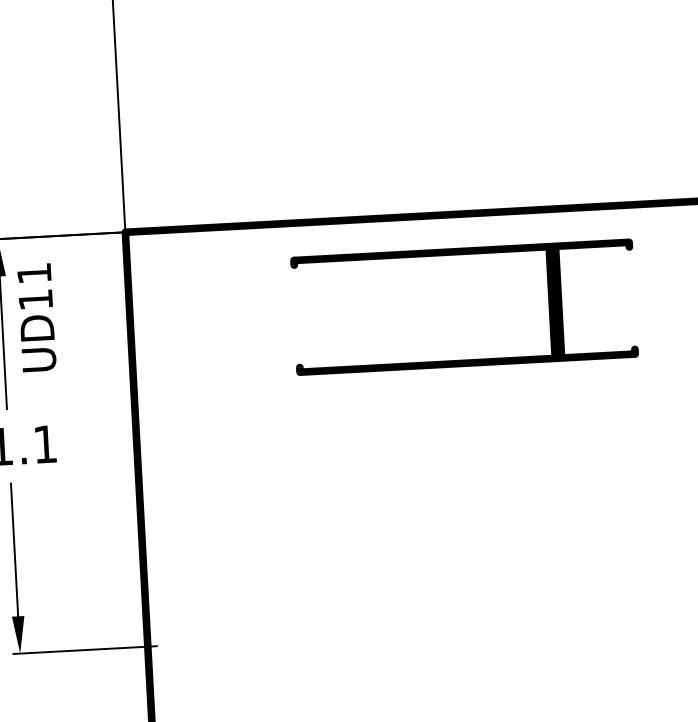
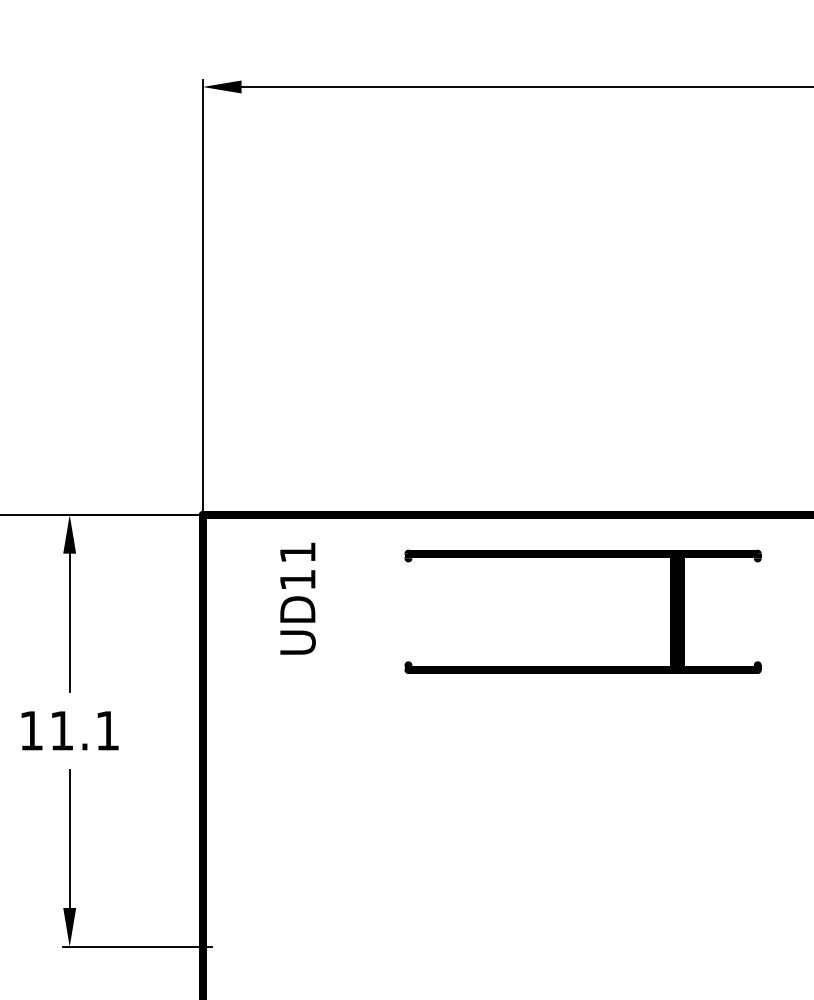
part: (461, 255) -> (582, 557), moved
text: (36, 317) -> (297, 598), moved

